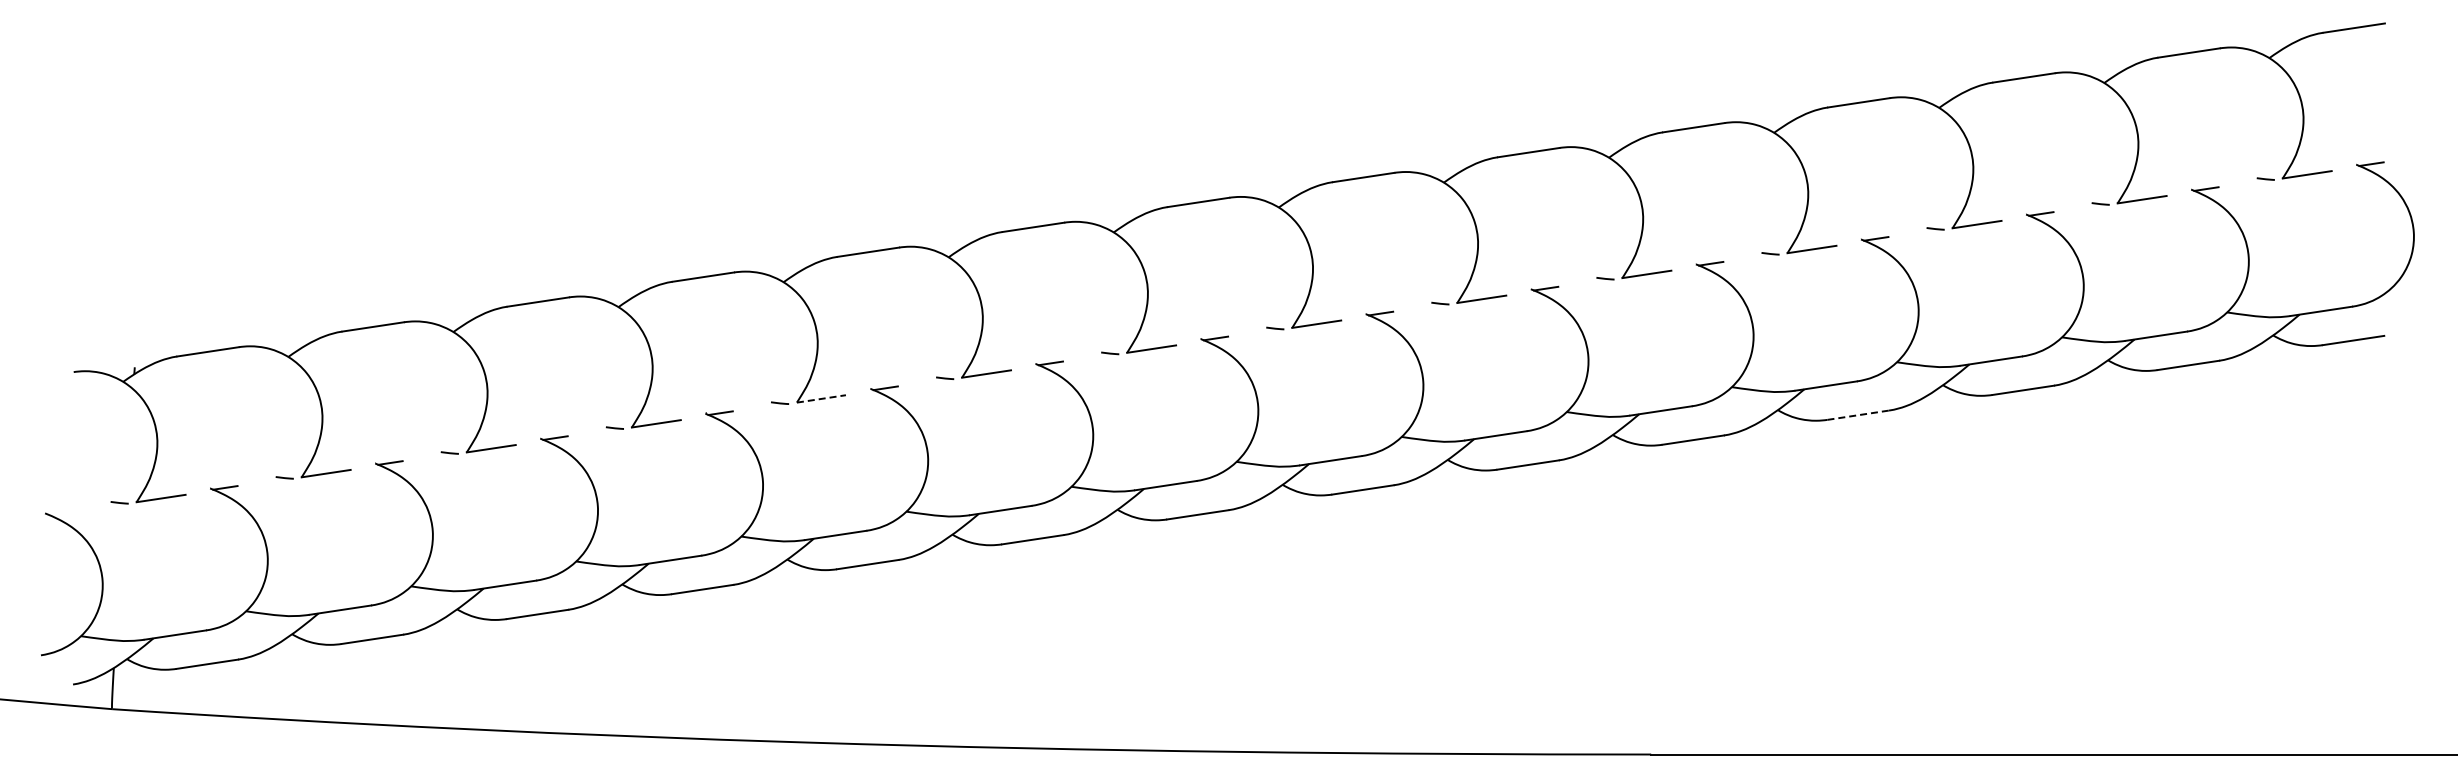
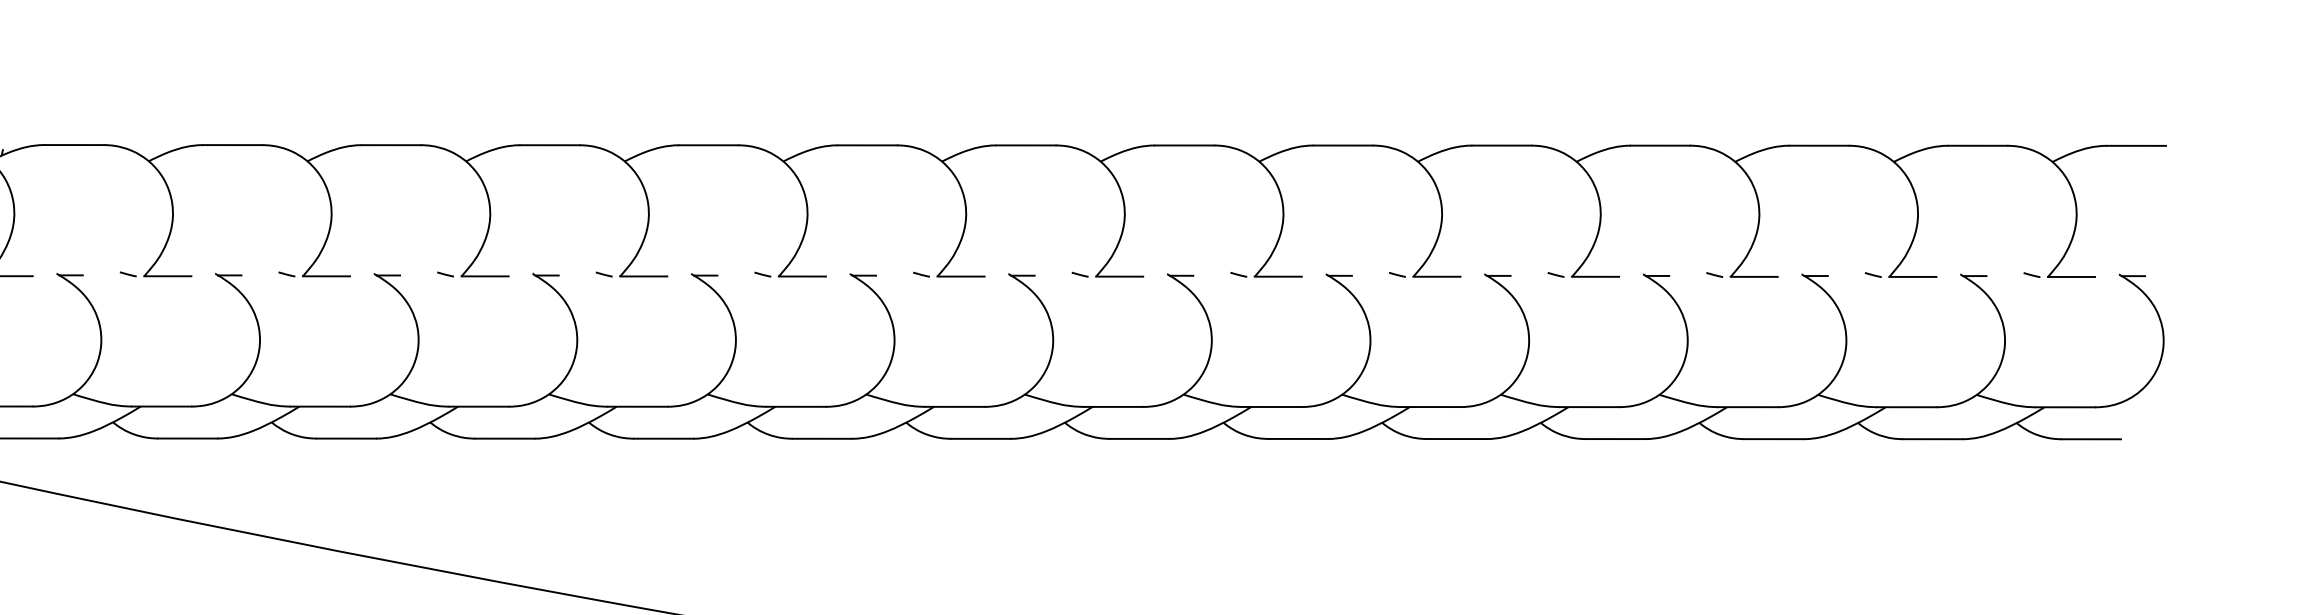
line: (821, 398) -> (643, 276), dashed -> solid
line: (1858, 415) -> (1615, 439), dashed -> solid

